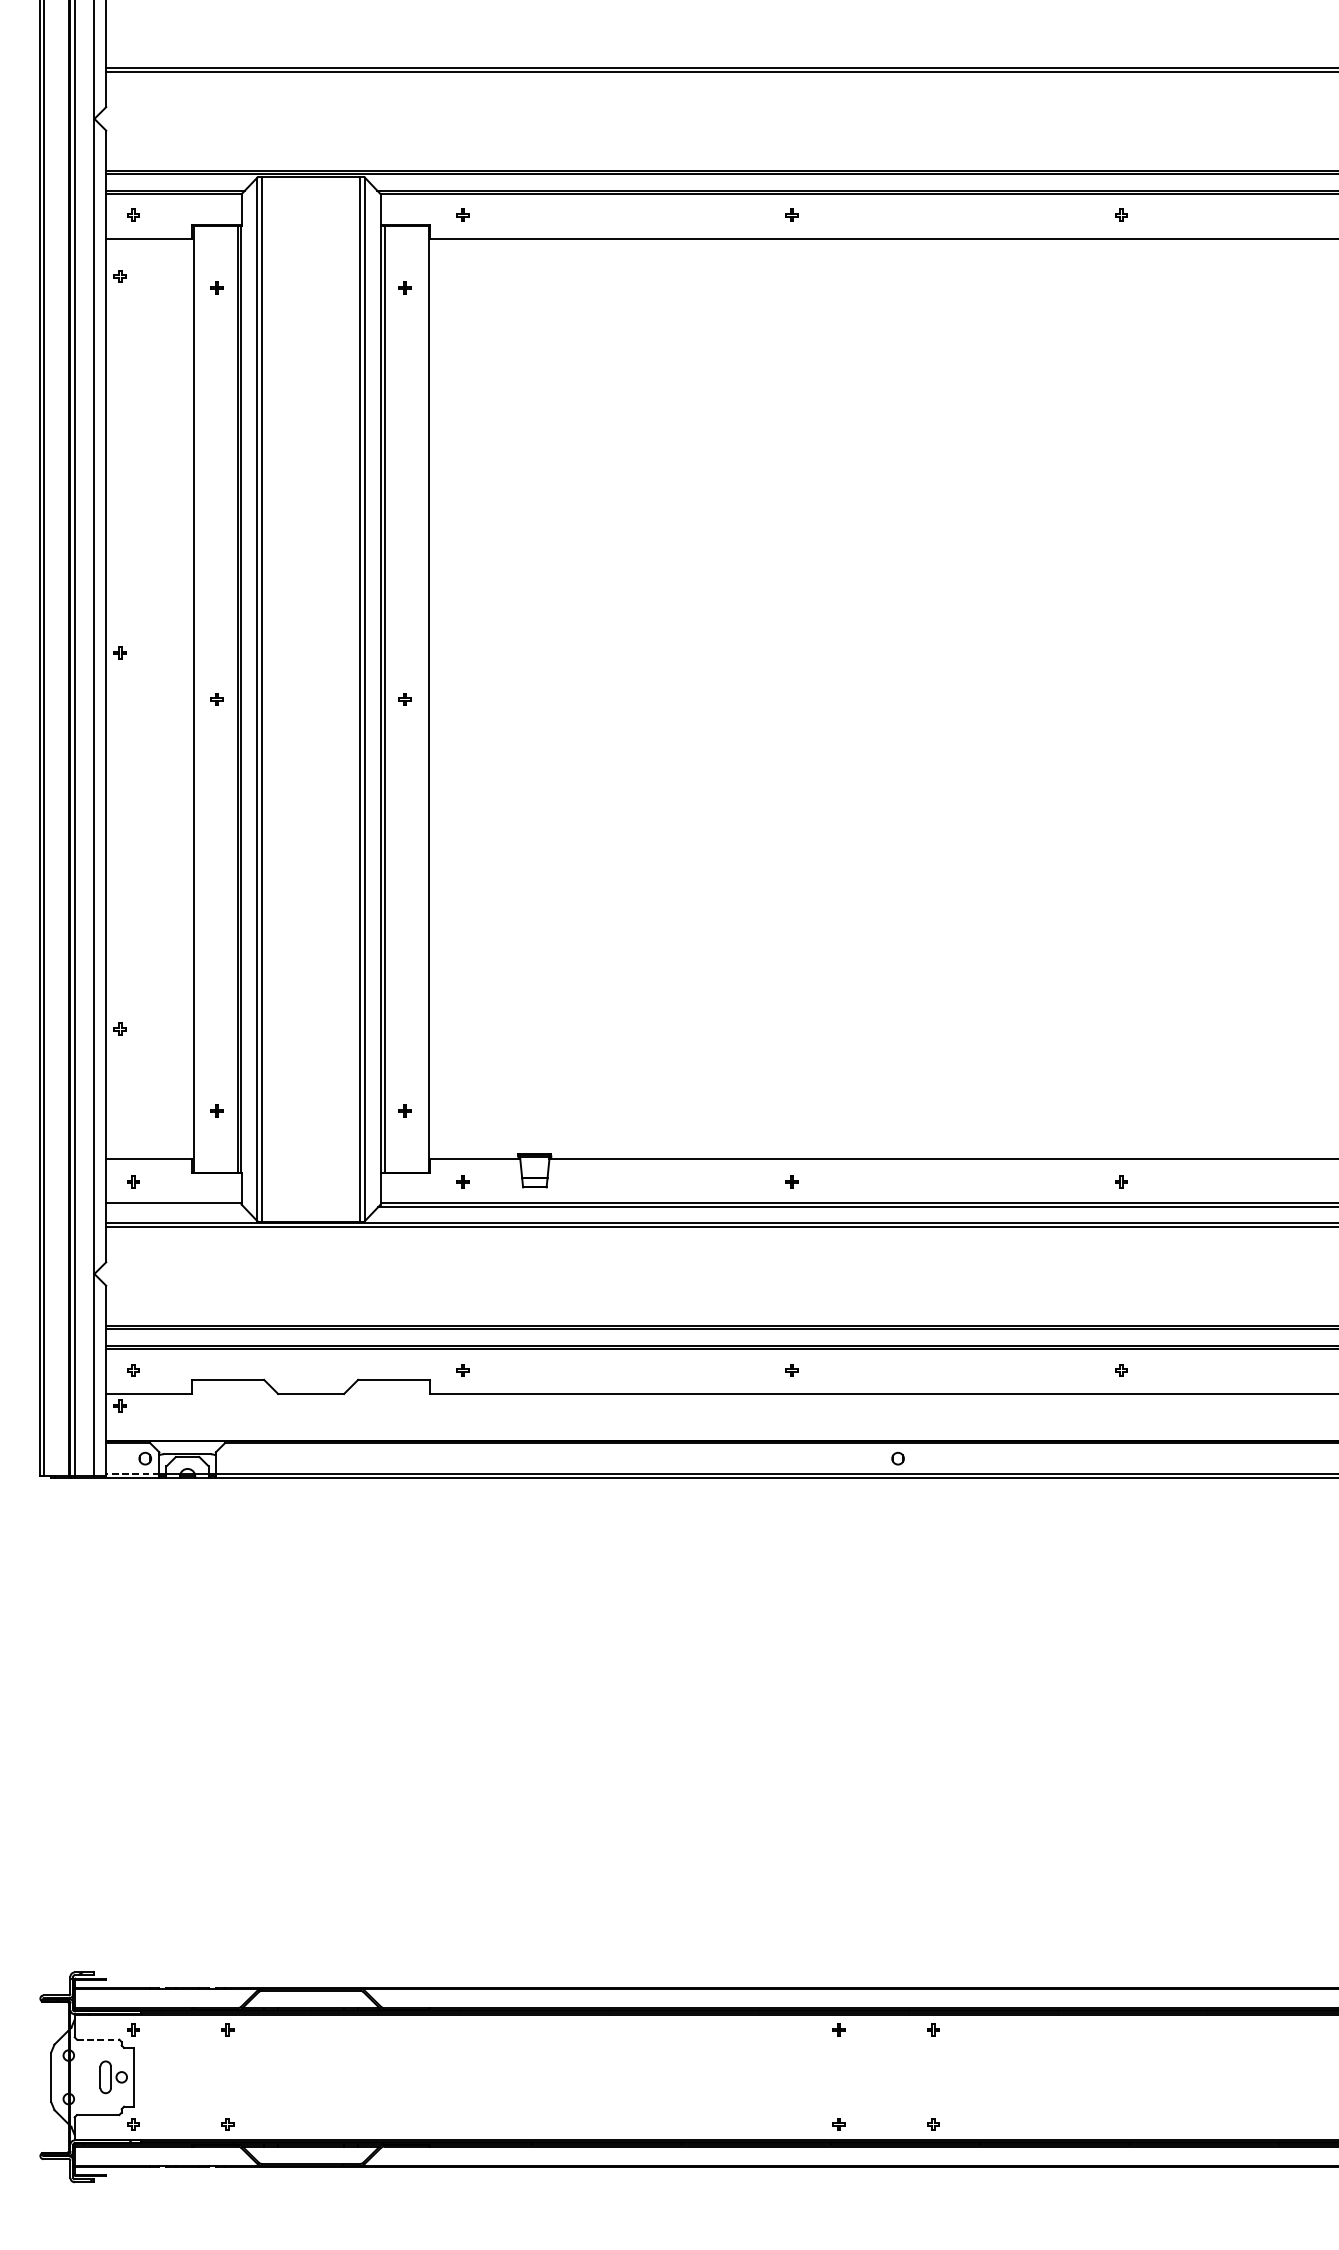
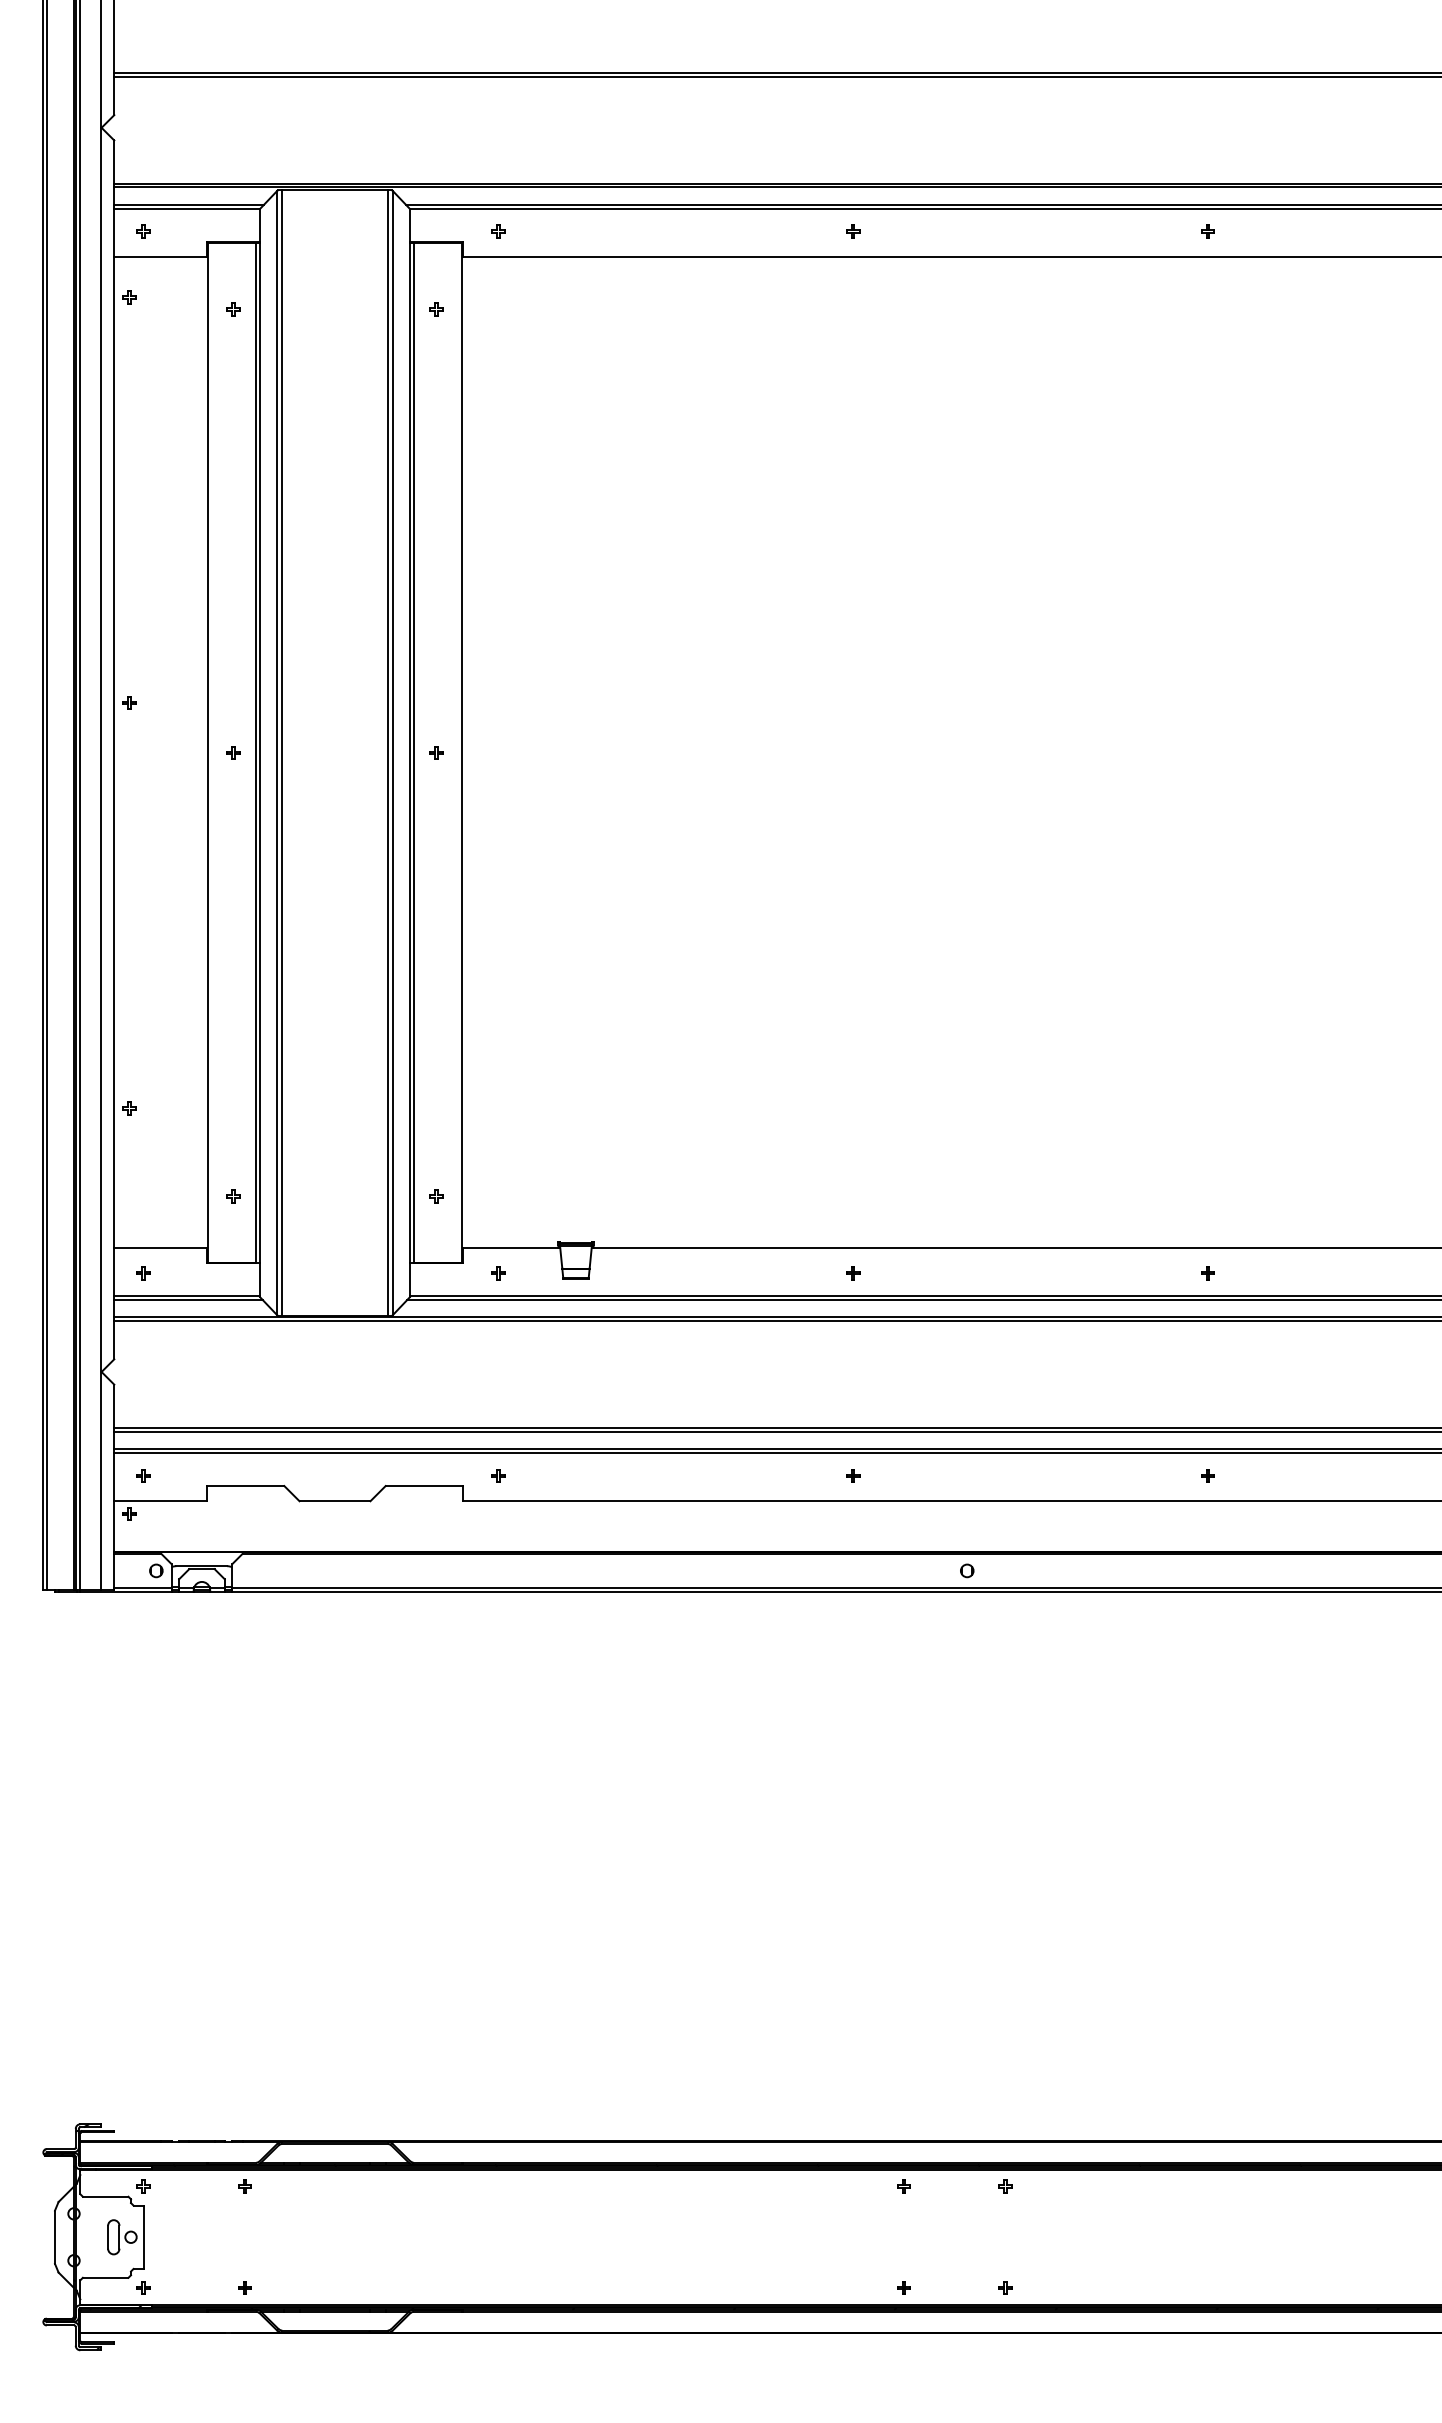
line: (175, 1206) -> (188, 1299), added
line: (132, 1474) -> (142, 1587), dashed -> solid
line: (98, 2039) -> (105, 2196), dashed -> solid

